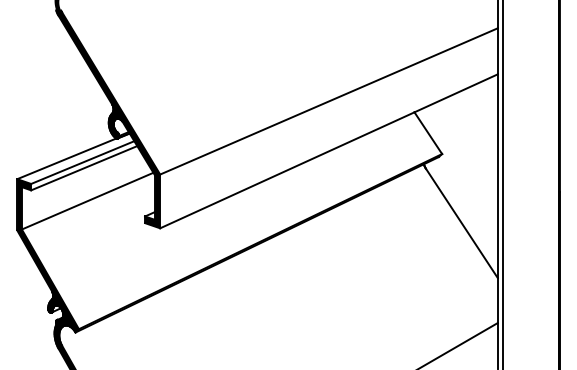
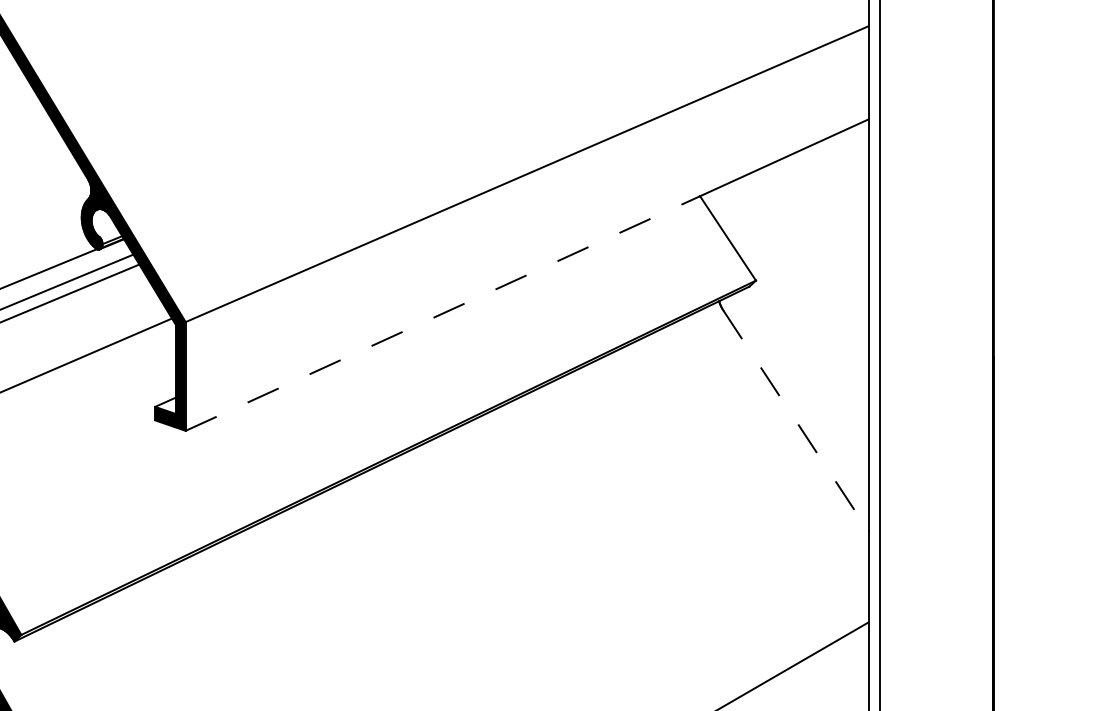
line: (287, 170) -> (443, 313), solid -> dashed
line: (462, 223) -> (797, 421), solid -> dashed

